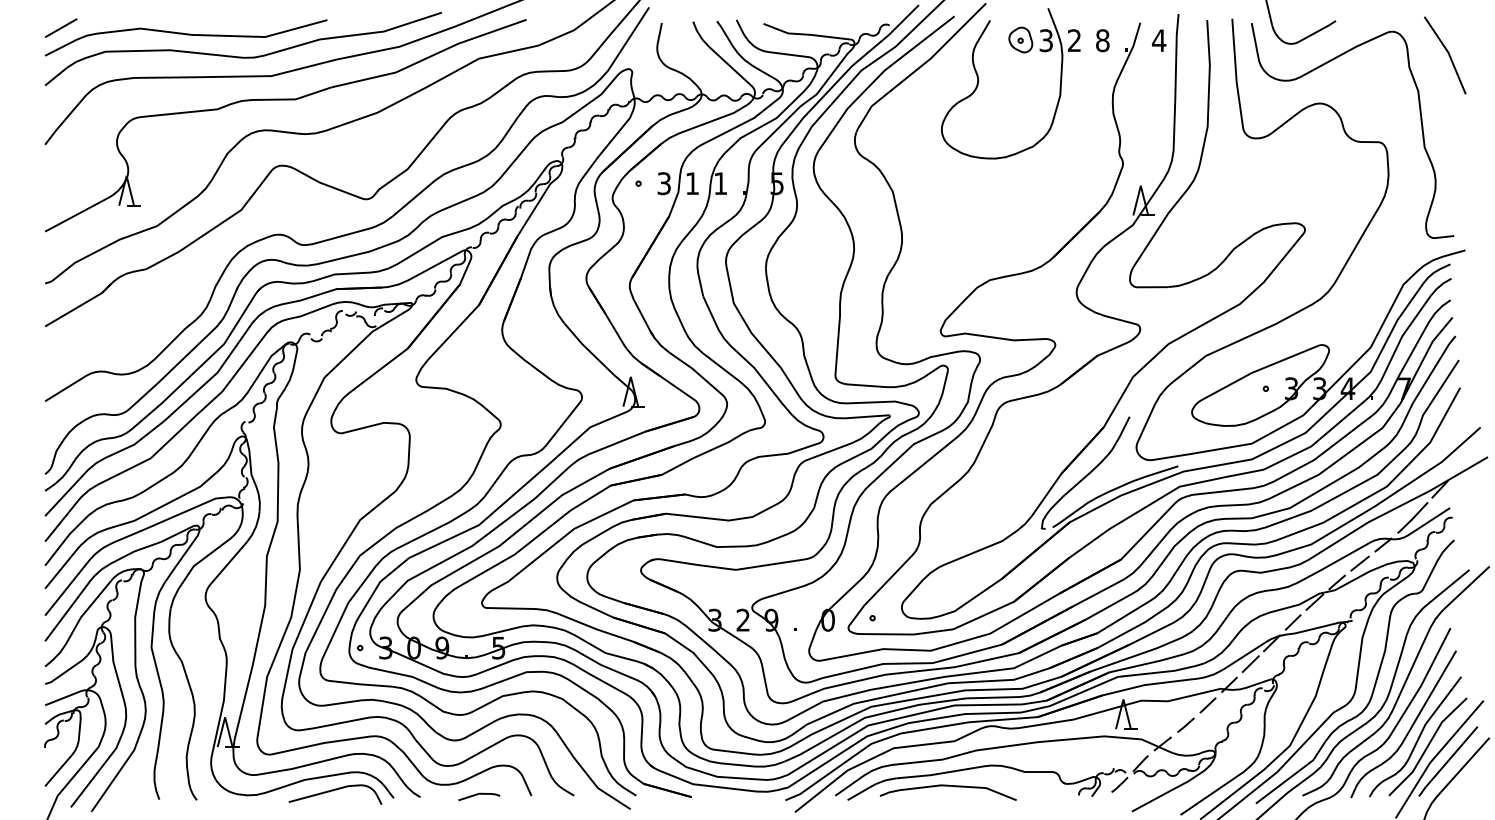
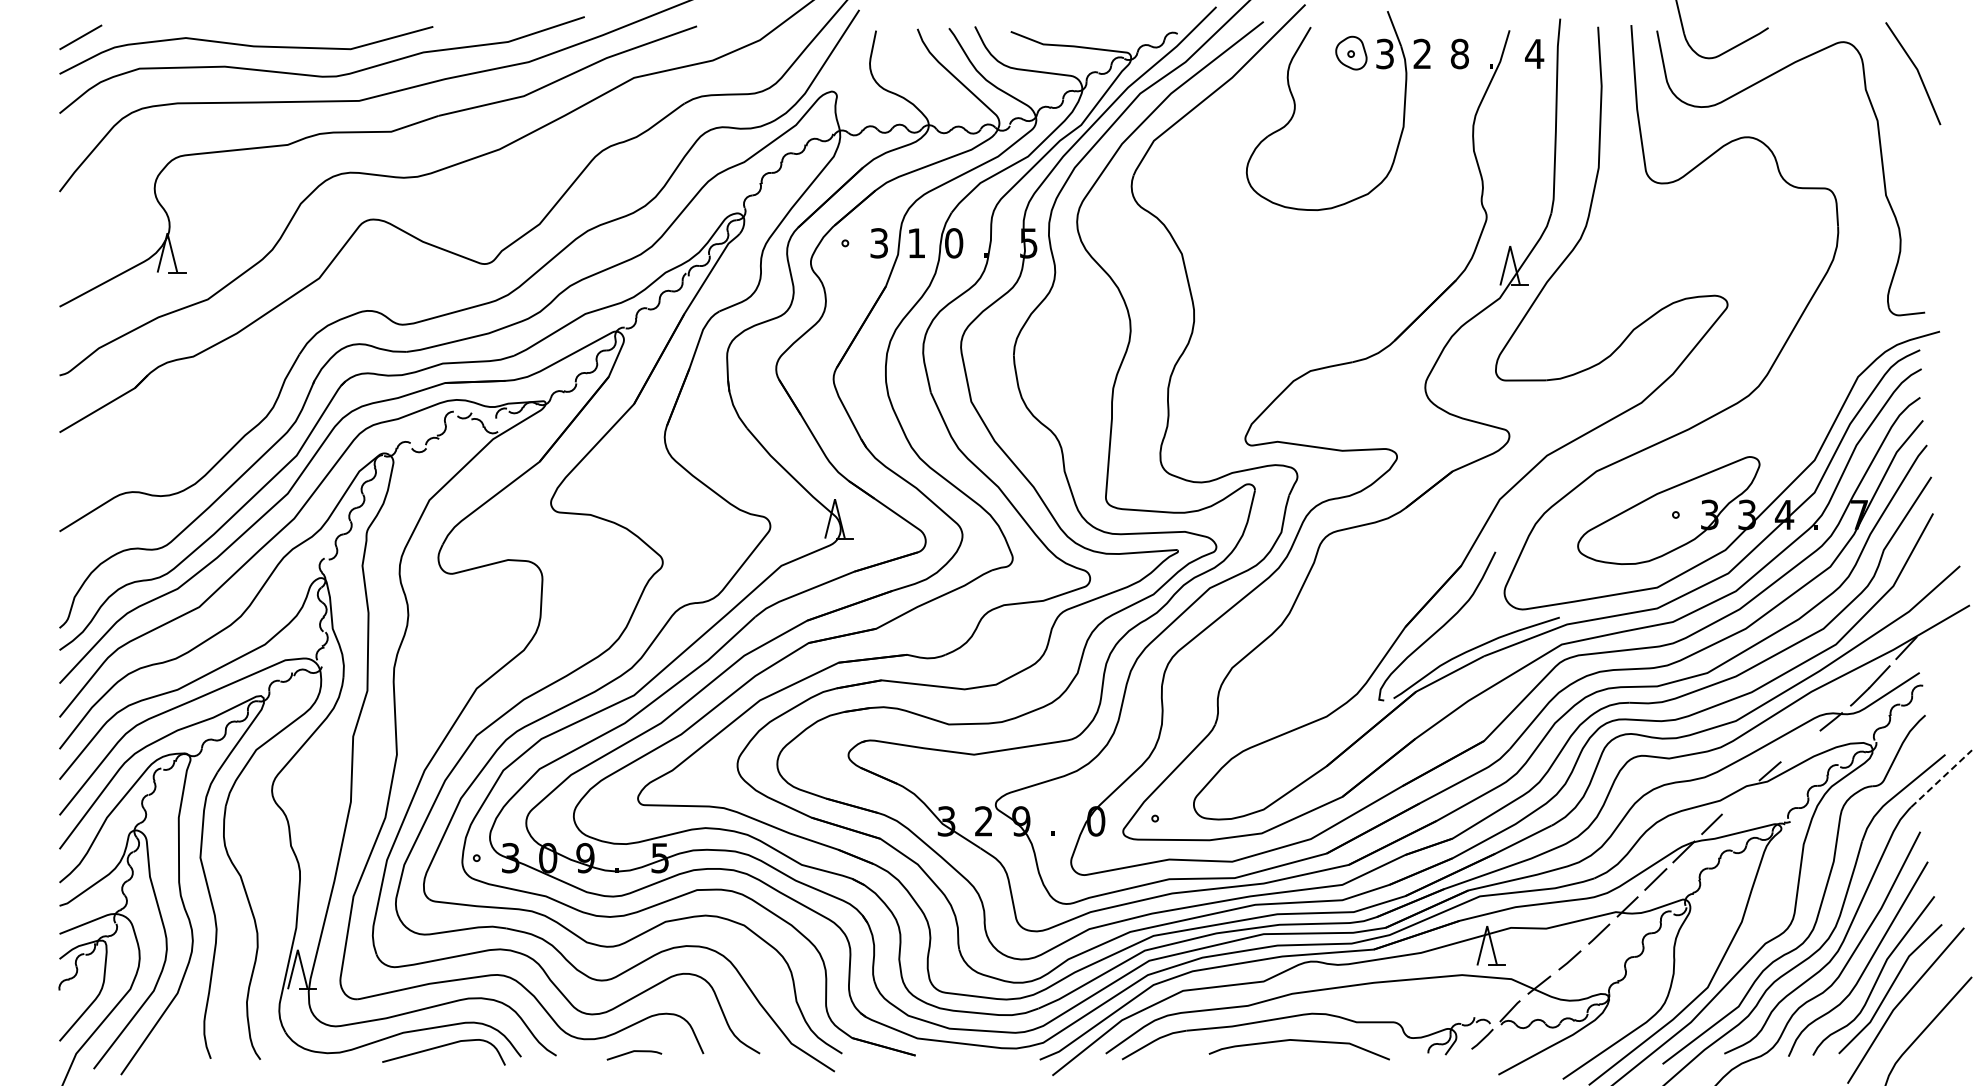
text: (721, 183) -> (954, 243), 1 -> 0
line: (1360, 563) -> (1800, 746), removed
line: (1466, 587) -> (1941, 778), solid -> dashed
line: (1314, 602) -> (1740, 797), removed
line: (1448, 761) -> (1917, 1008), removed
curve: (947, 786) -> (1298, 1041), moved

